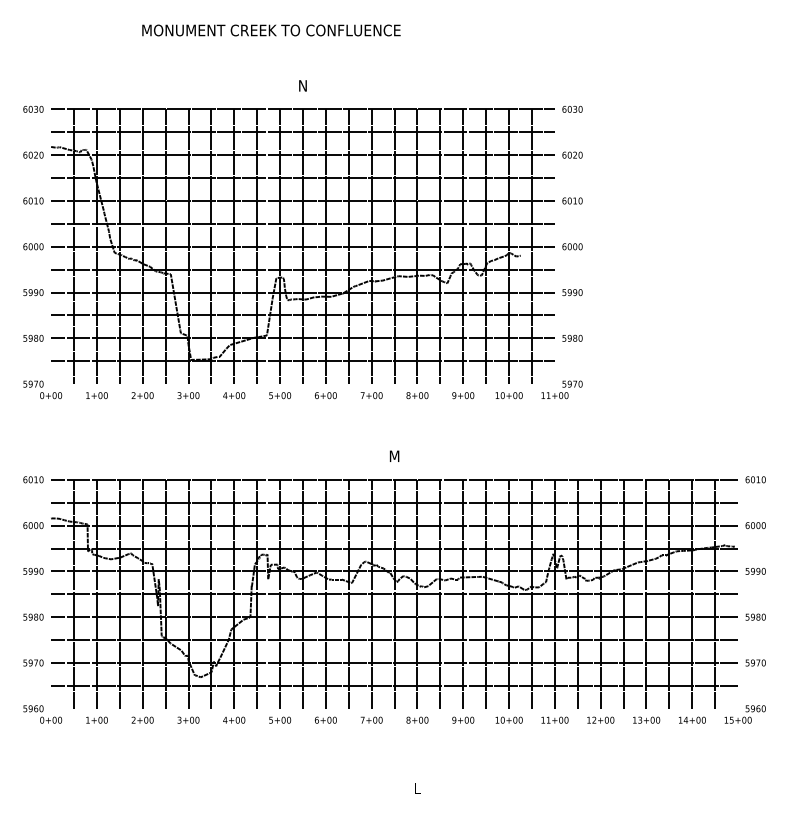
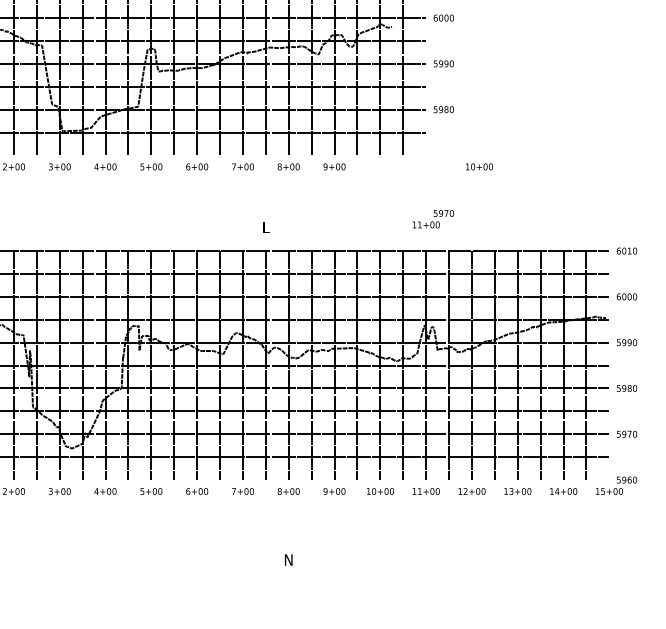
text: (561, 389) -> (432, 218), moved
text: (508, 395) -> (478, 166), moved
text: (394, 455) -> (265, 226), M -> L
text: (417, 788) -> (288, 559), L -> N

